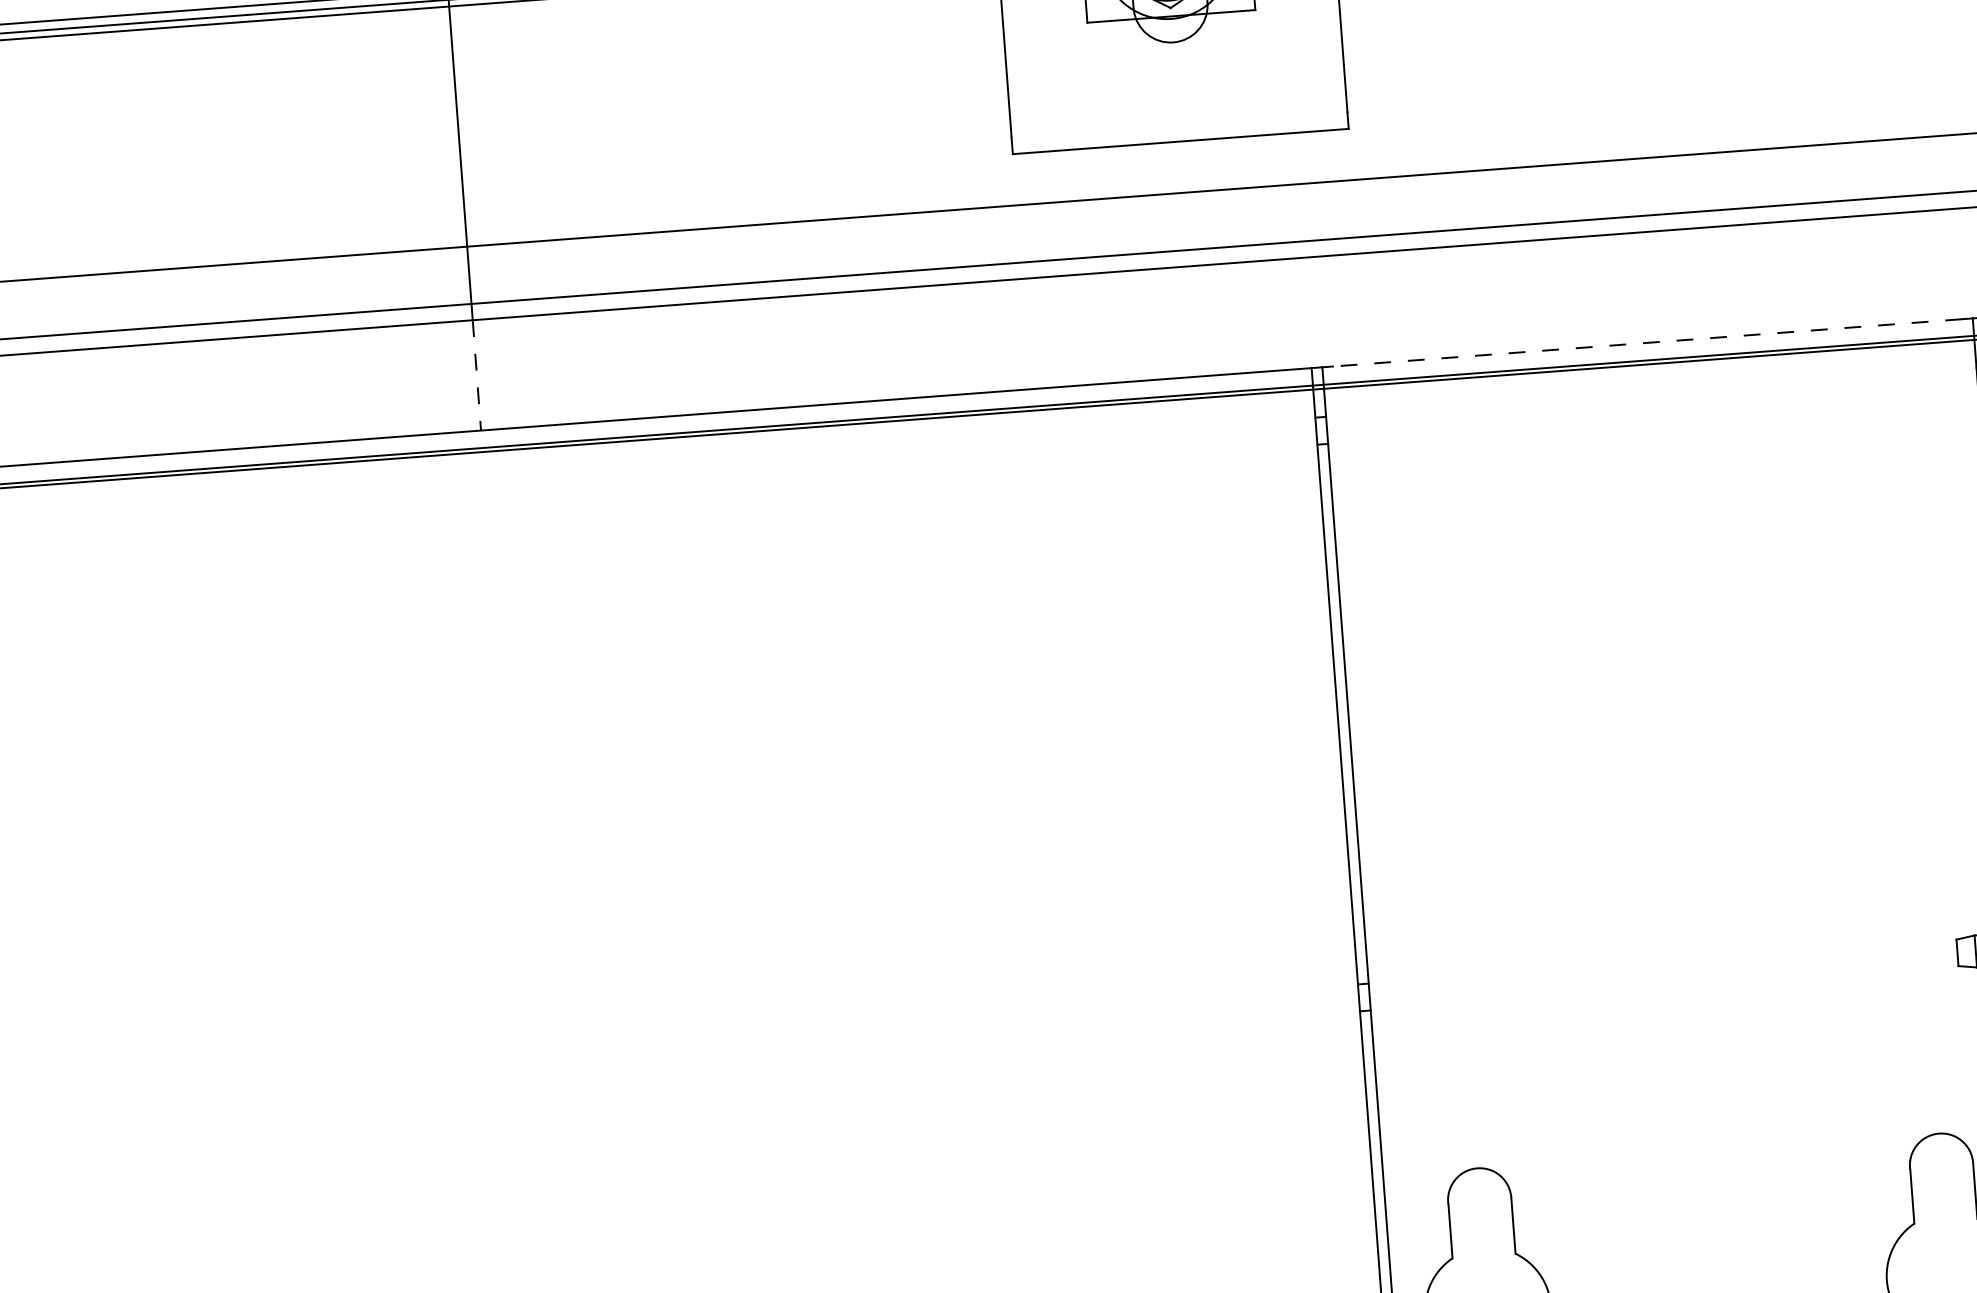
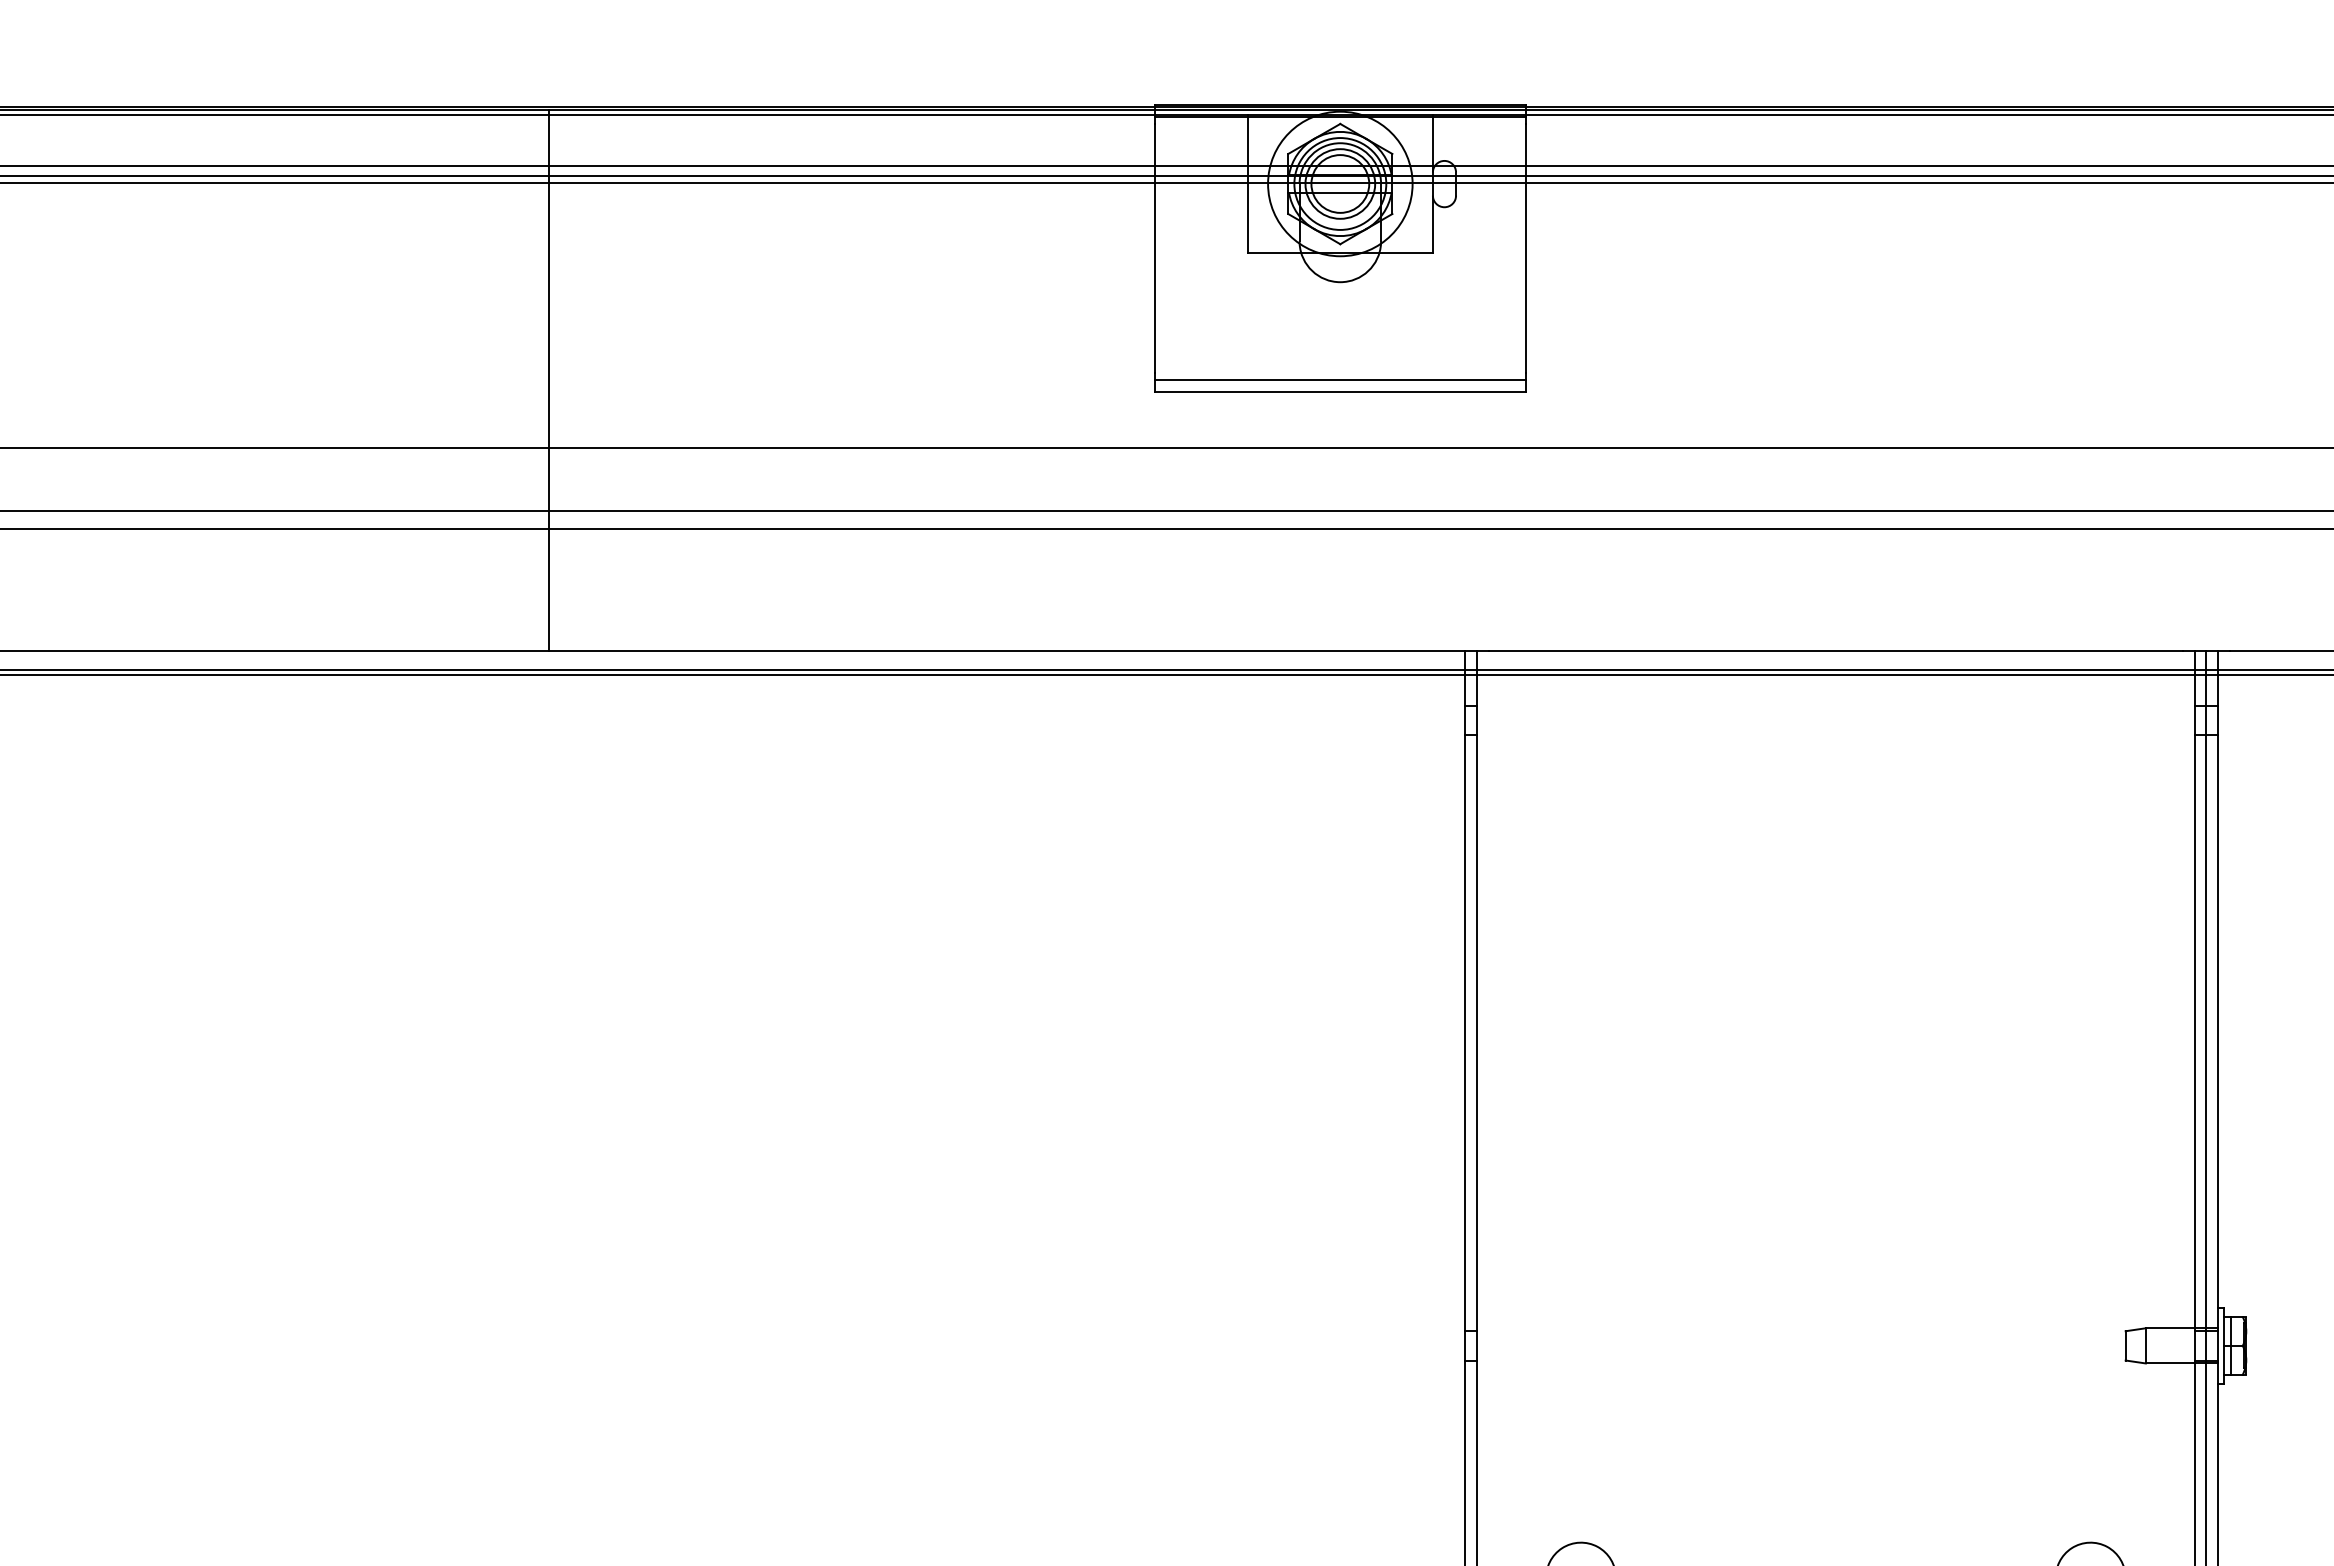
line: (1180, 131) -> (1340, 380), added
line: (1647, 342) -> (1835, 650), dashed -> solid
line: (476, 375) -> (548, 590), dashed -> solid

